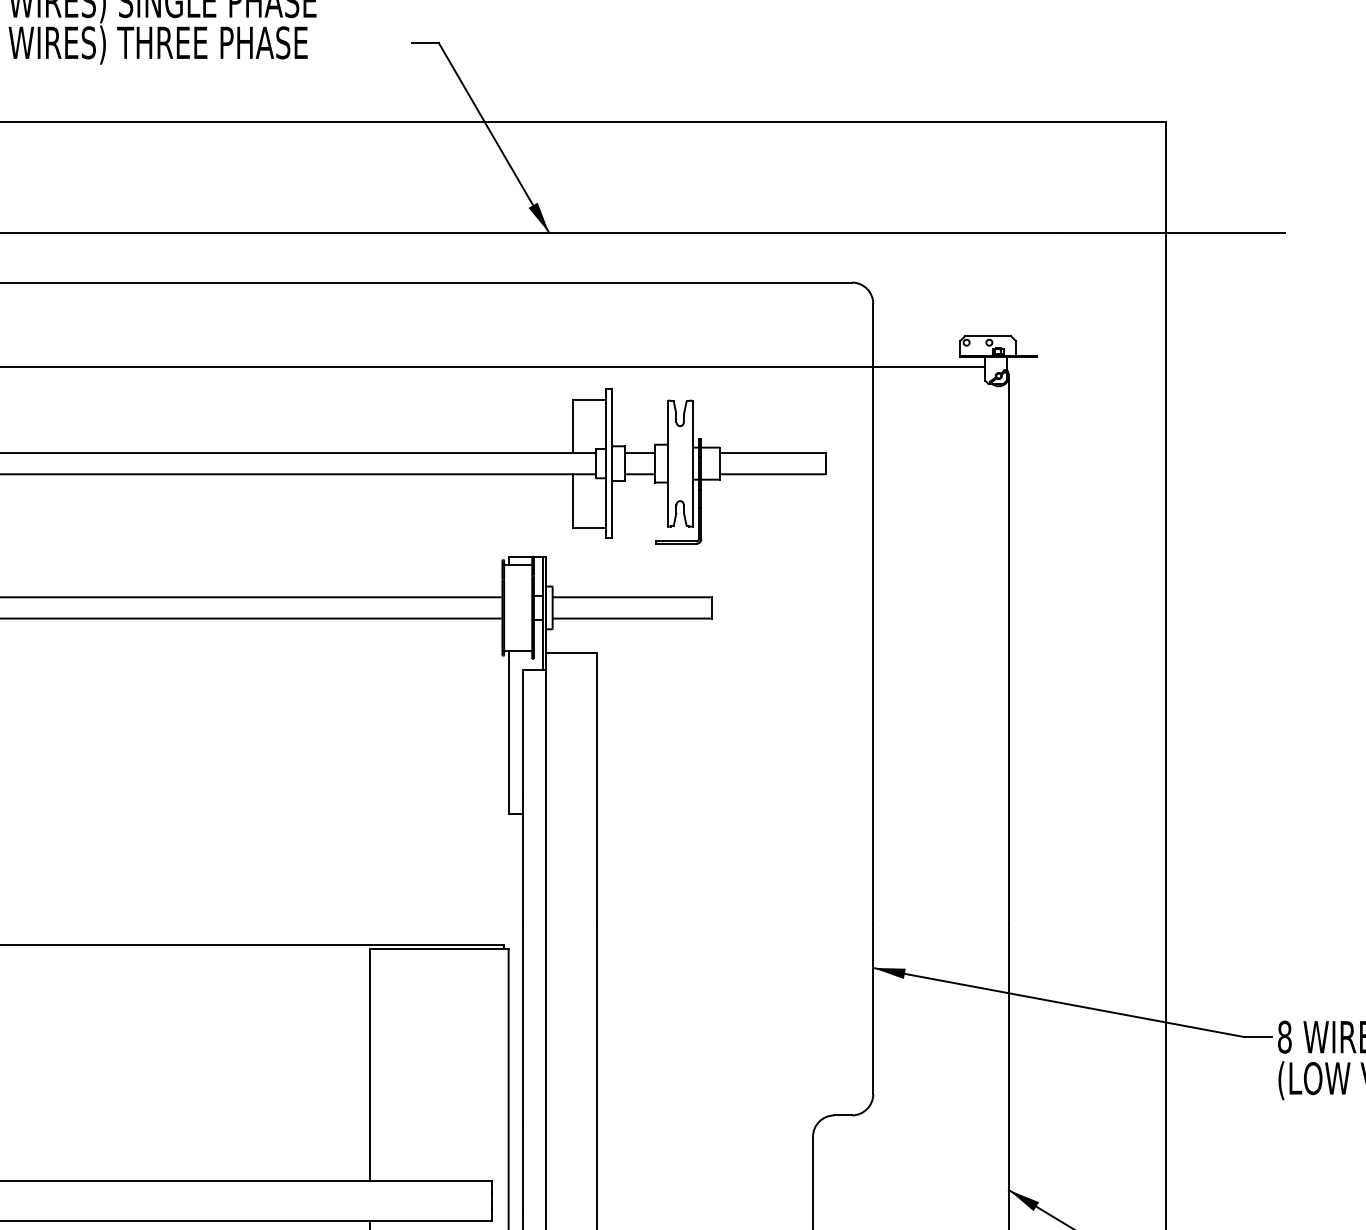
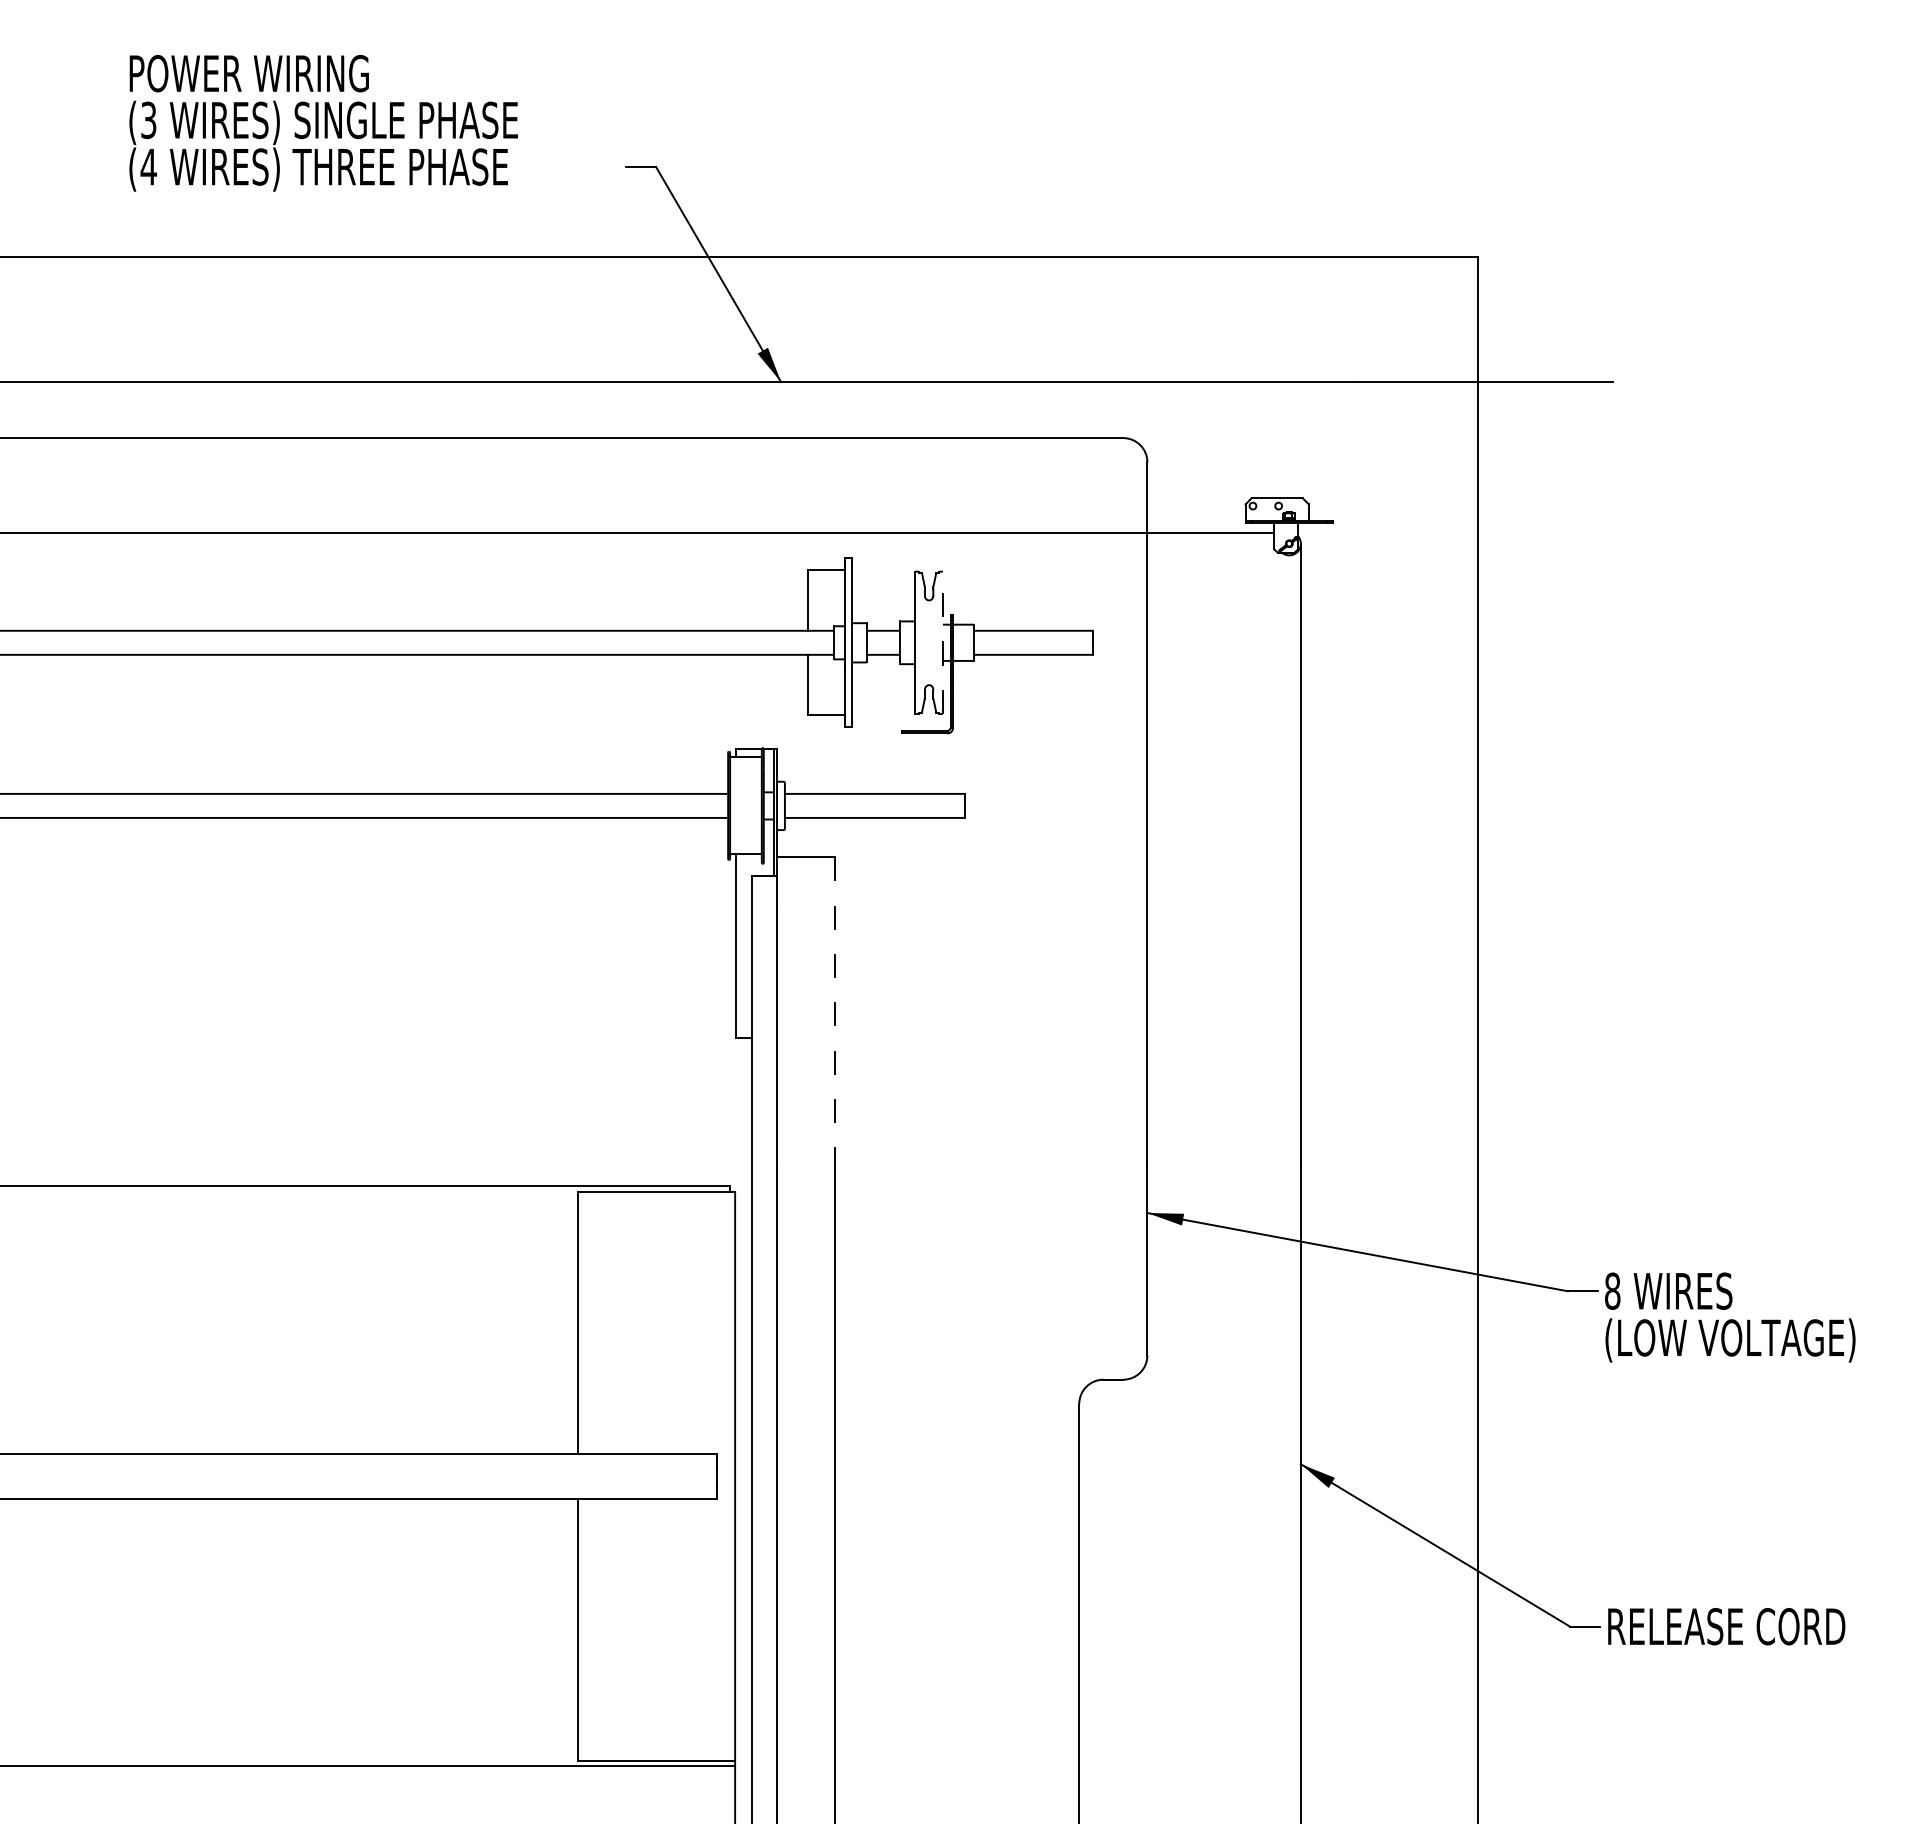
line: (692, 463) -> (943, 642), solid -> dashed
line: (596, 788) -> (834, 1010), solid -> dashed

